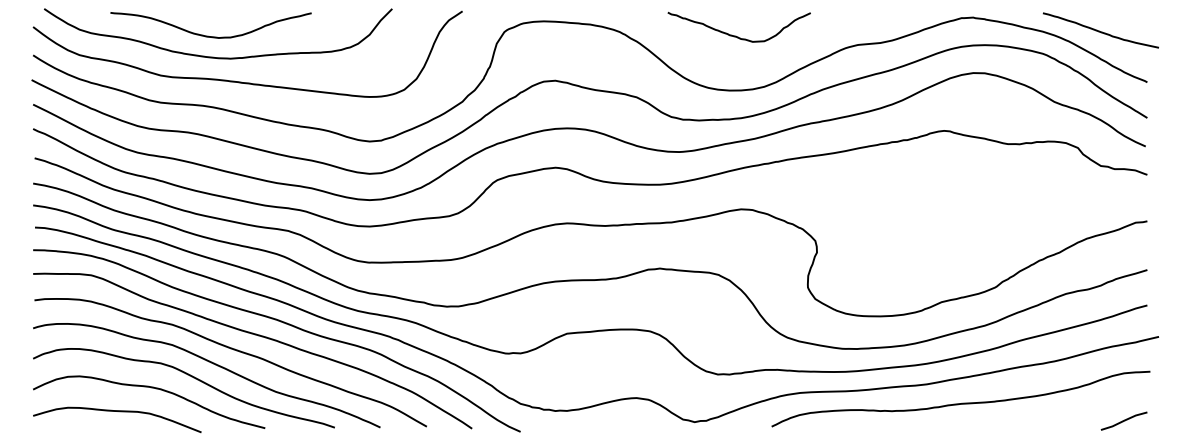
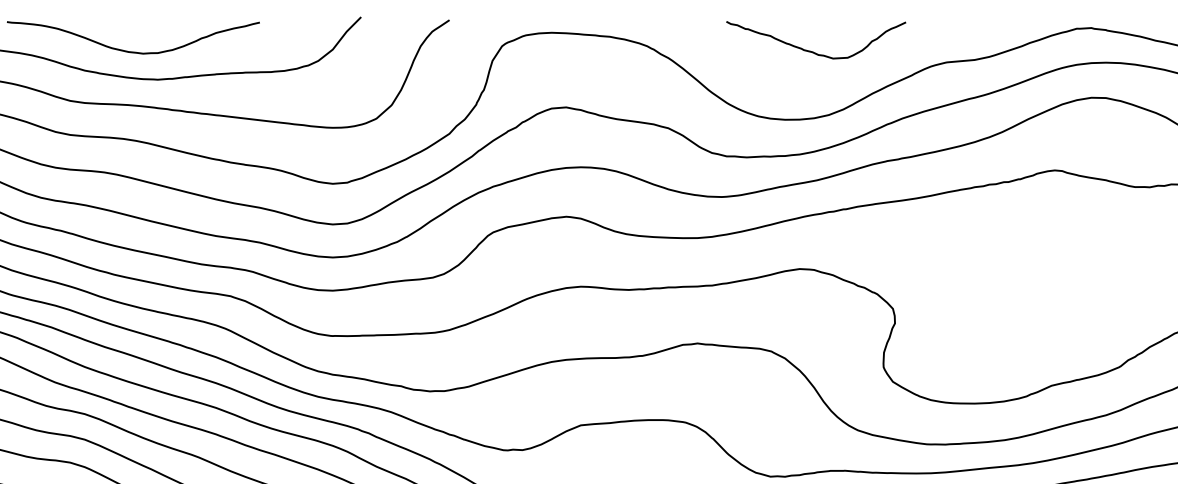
curve: (735, 35) -> (811, 50), moved

